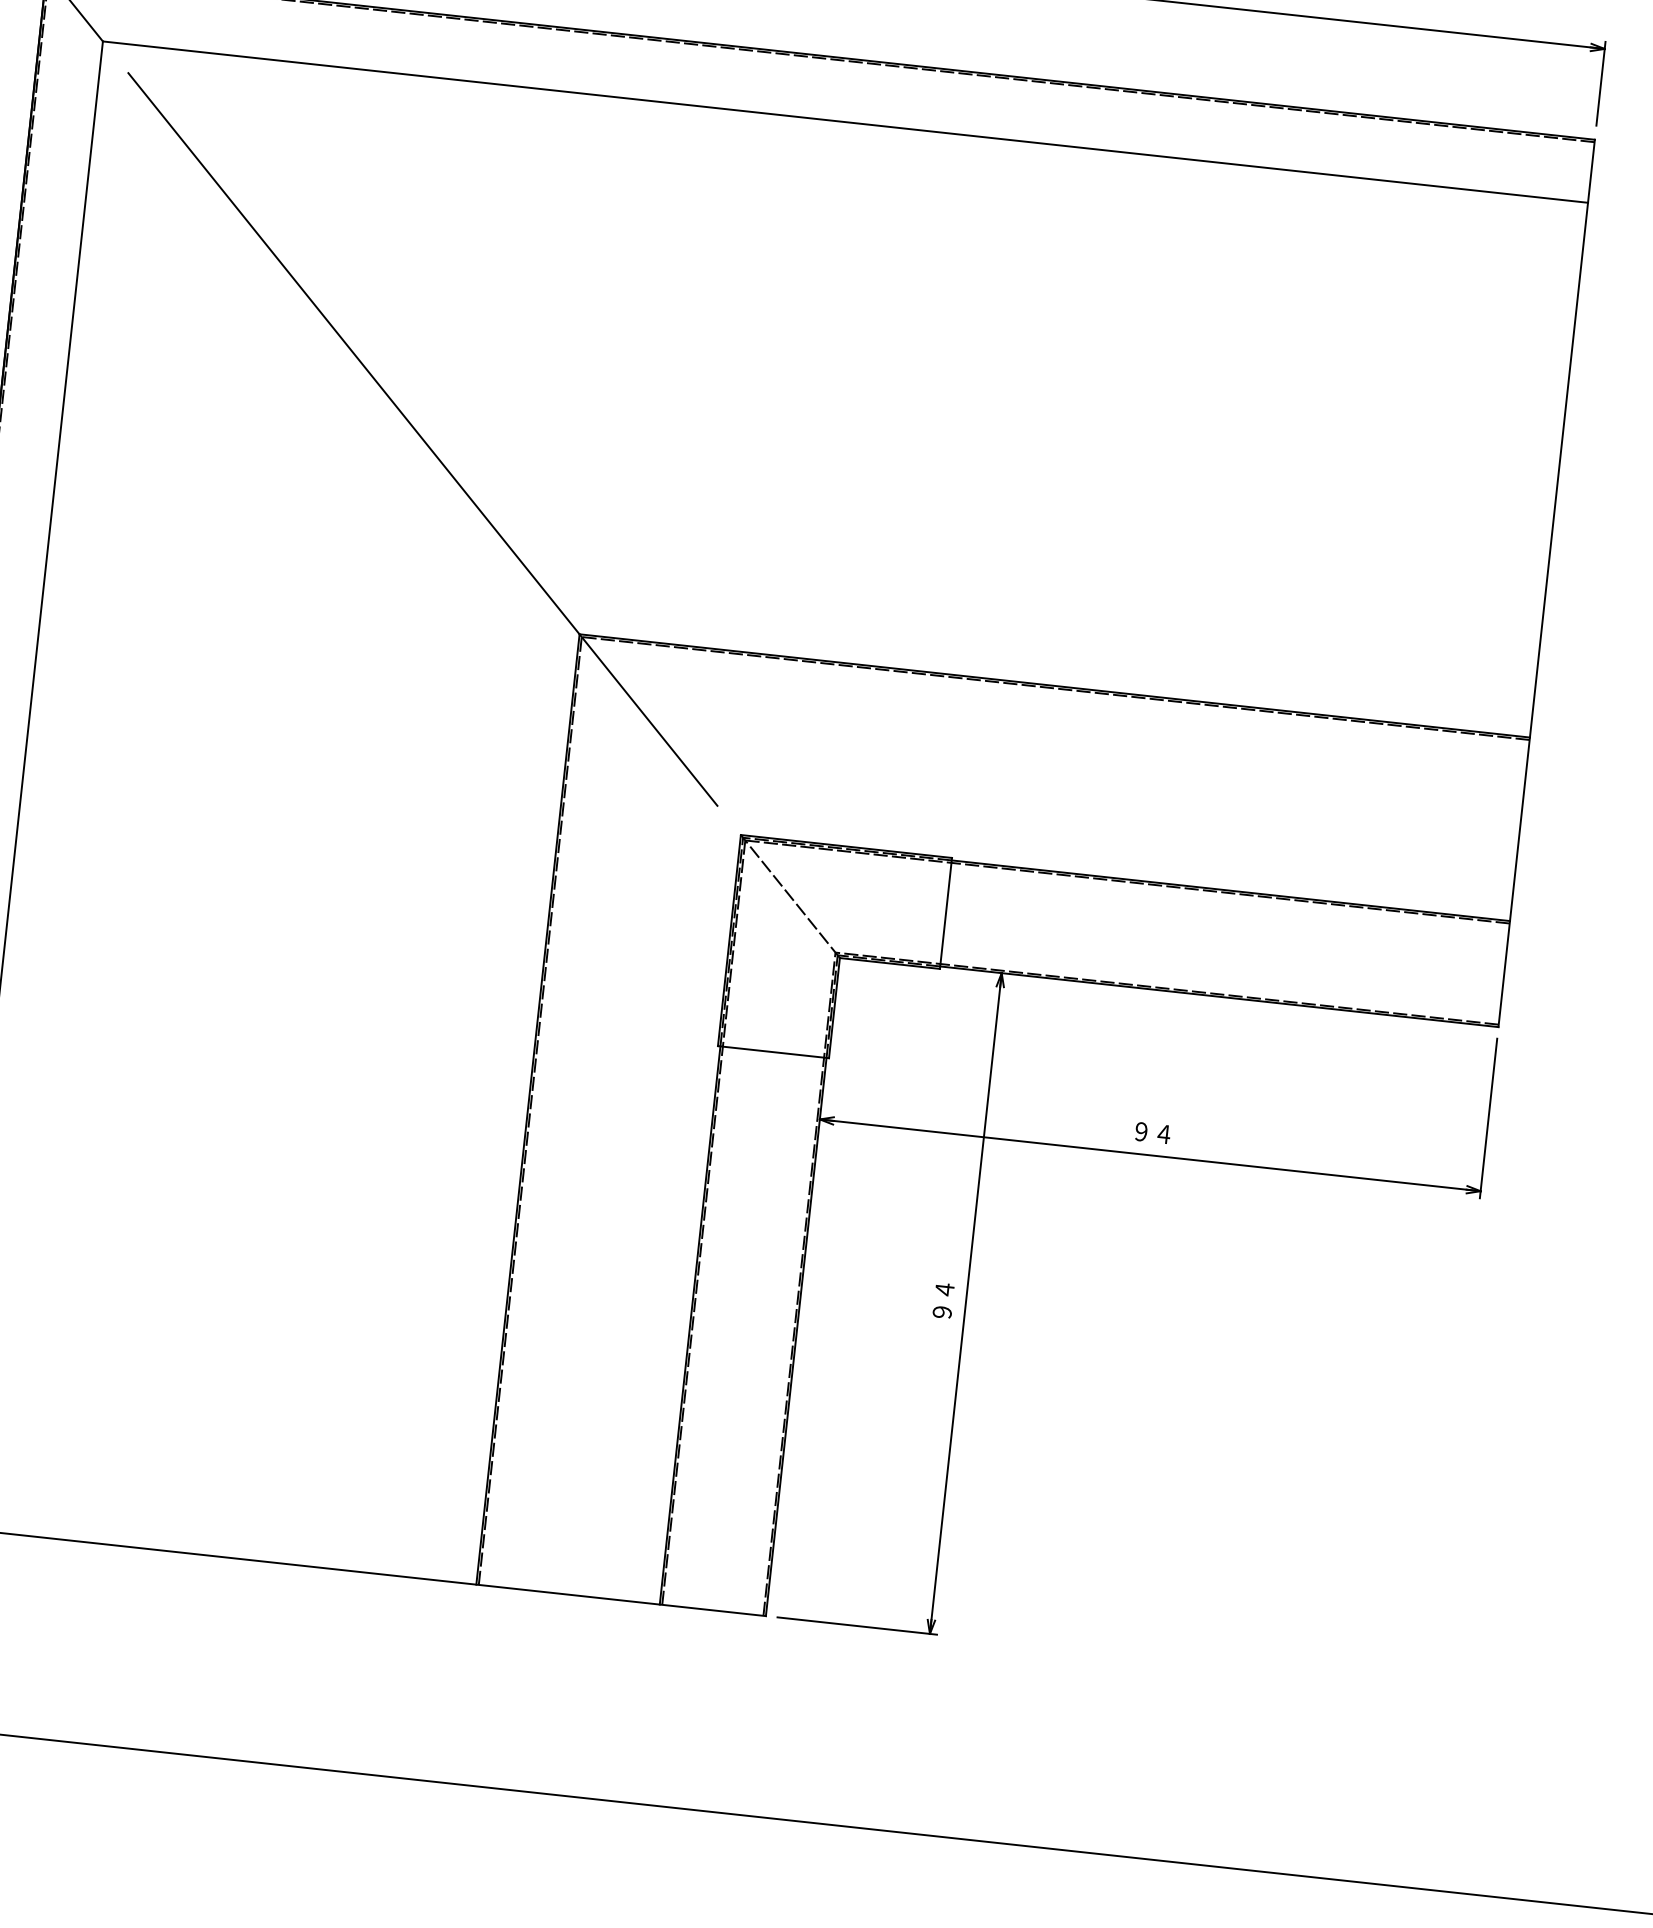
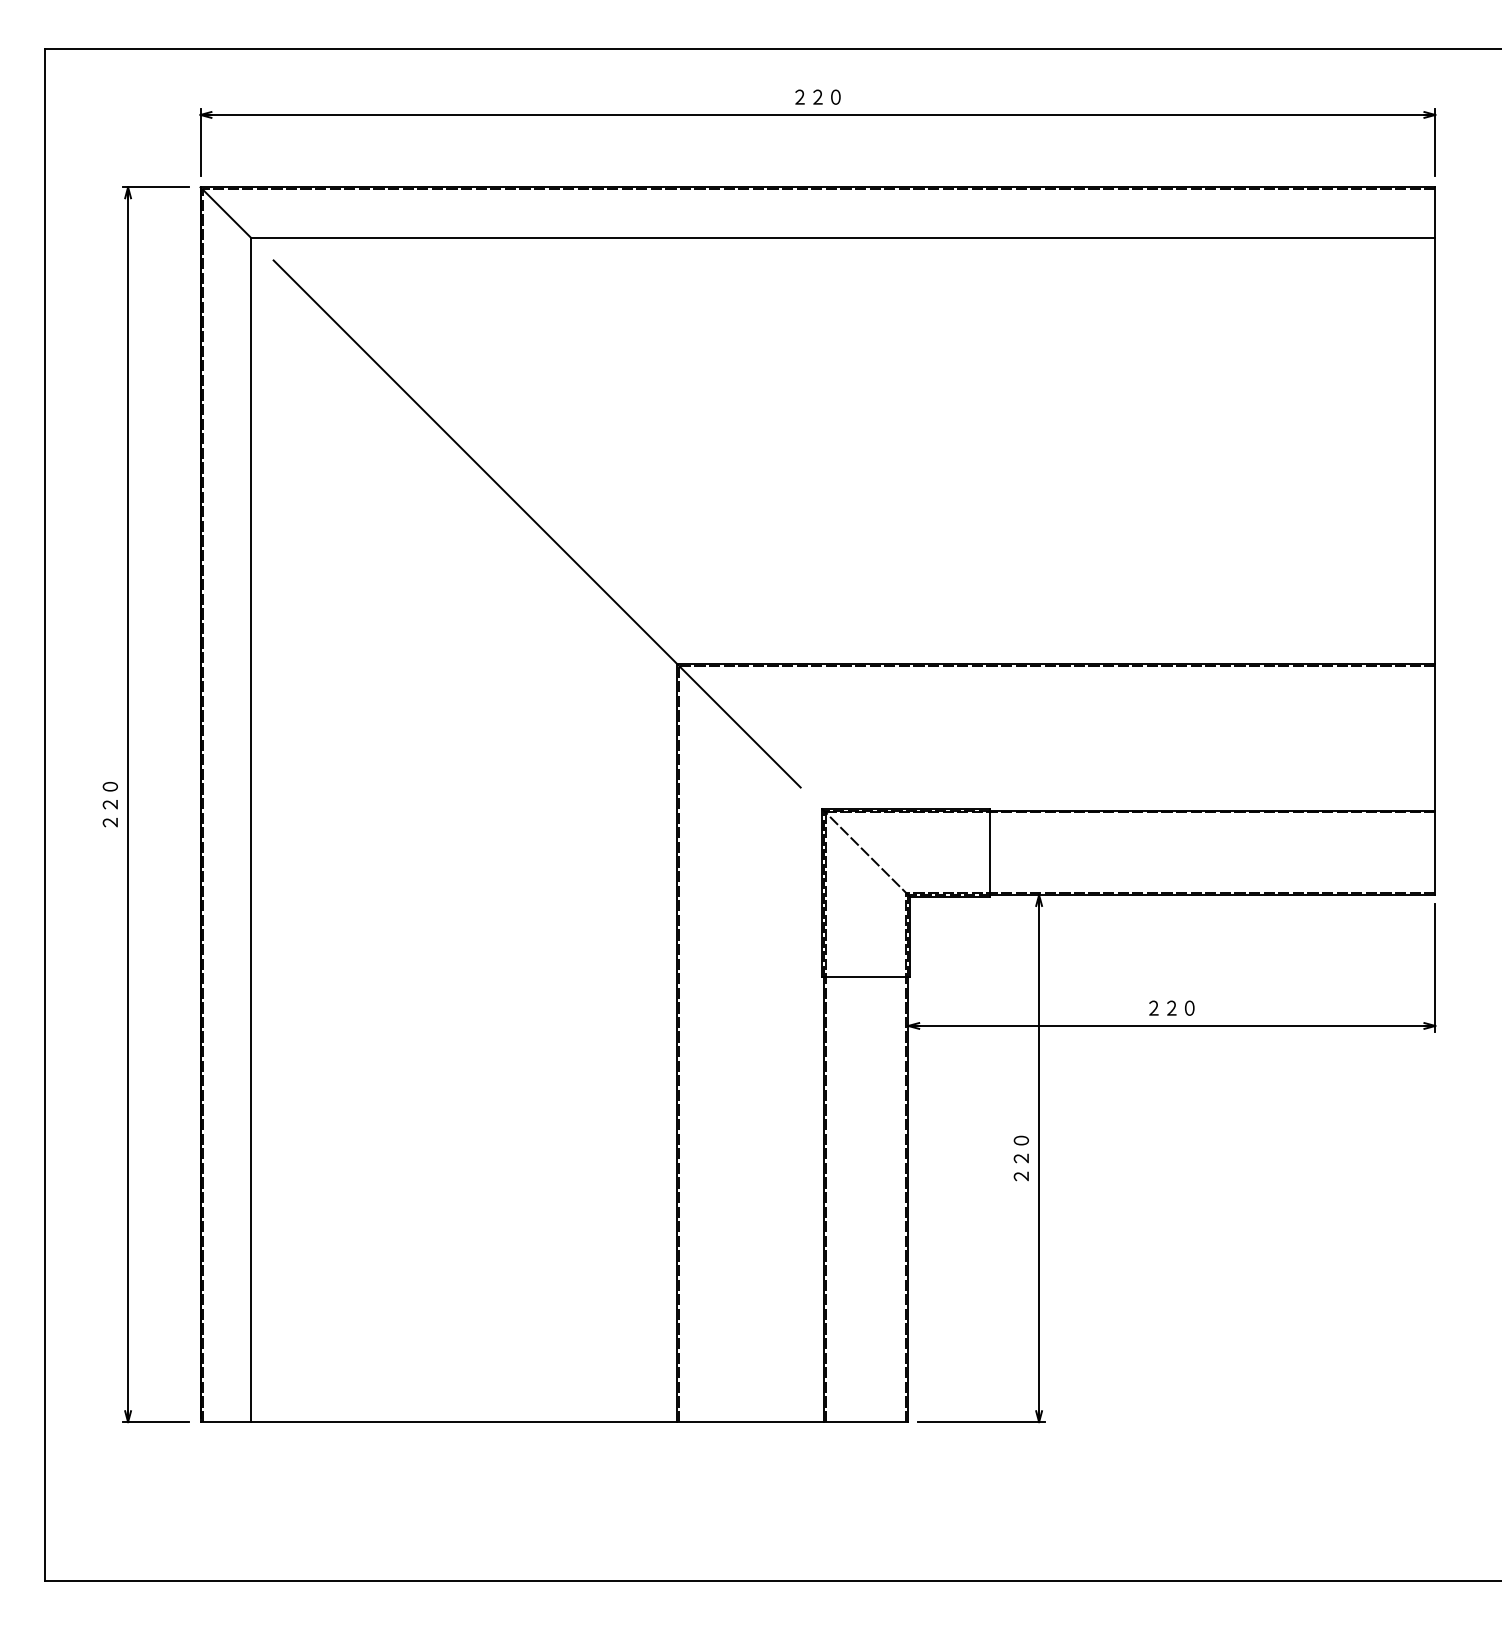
text: (1152, 1132) -> (1171, 1007), ９４ -> ２２０
text: (942, 1300) -> (1020, 1158), ９４ -> ２２０

